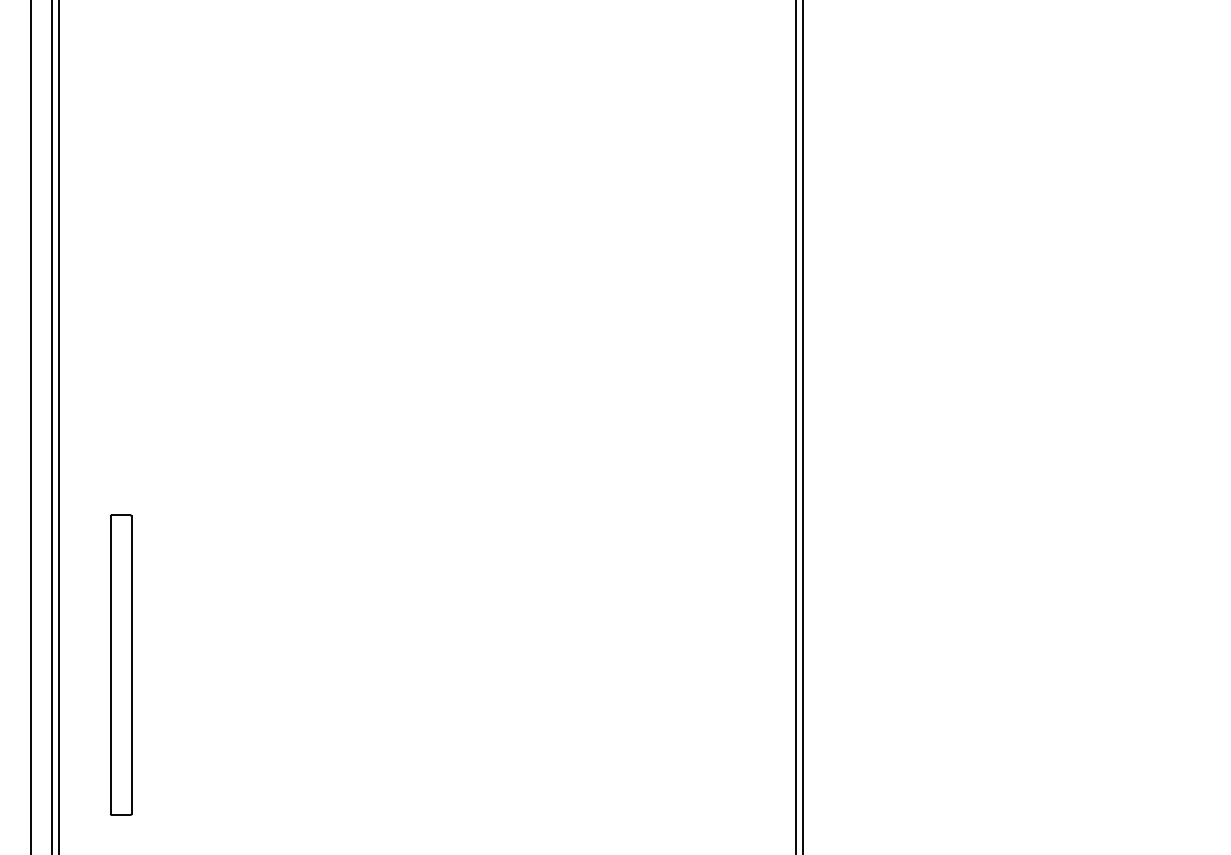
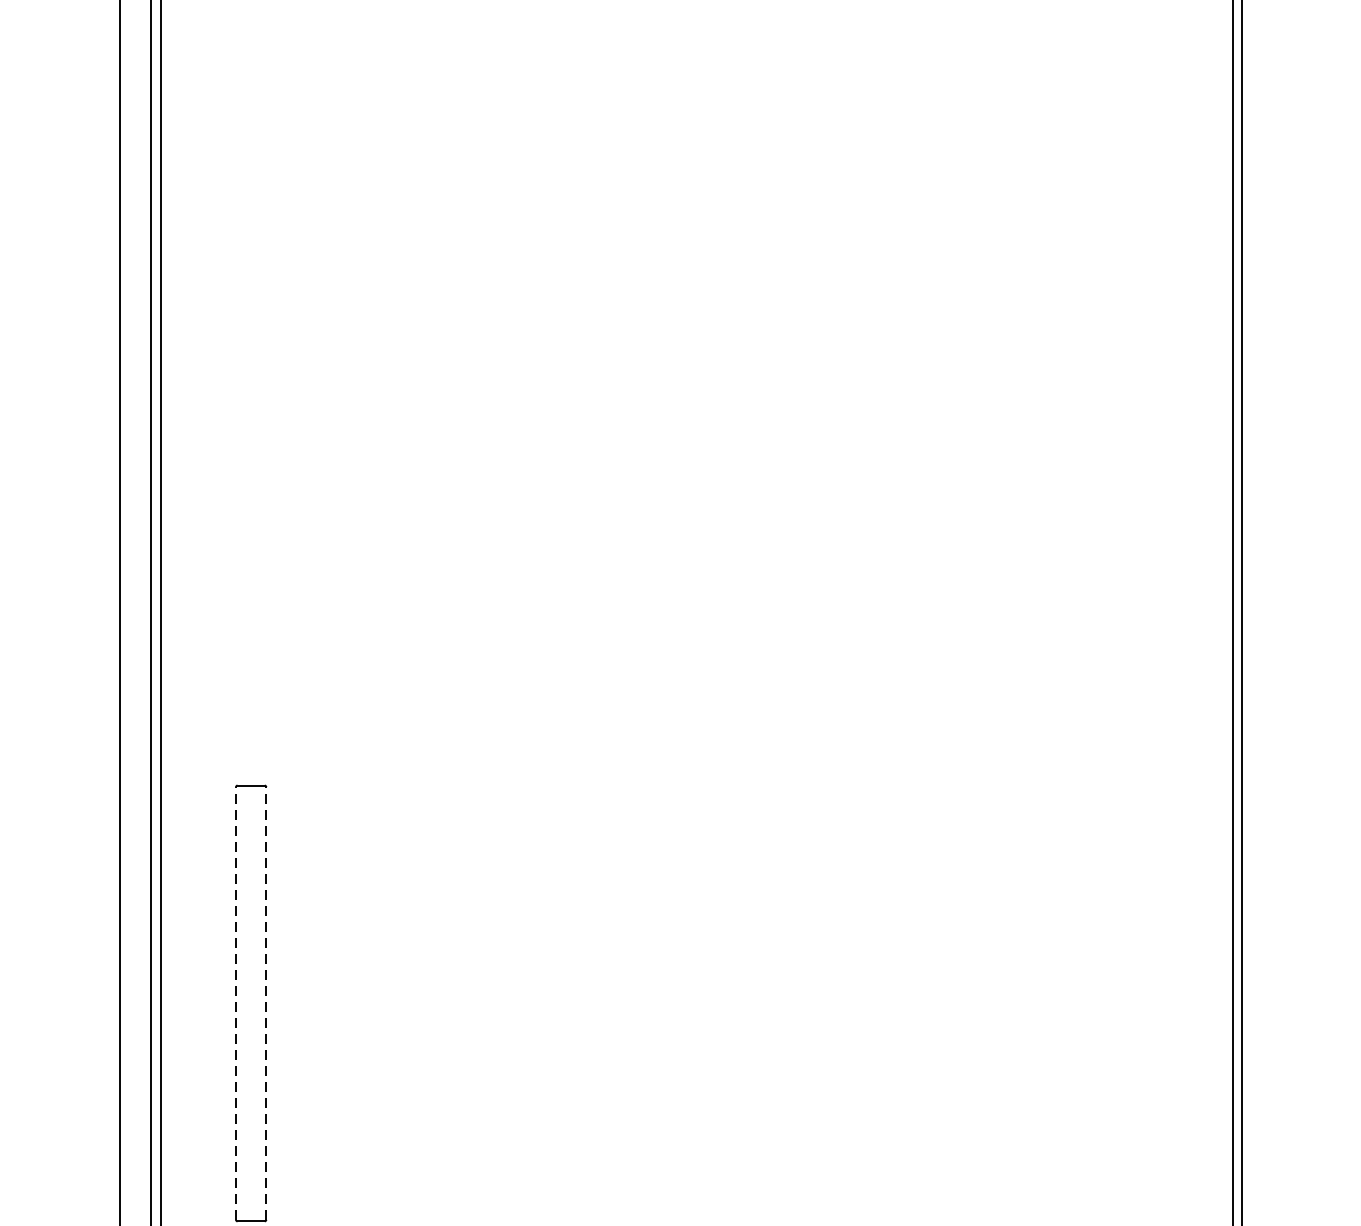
line: (110, 665) -> (235, 1003), solid -> dashed
line: (131, 665) -> (266, 1003), solid -> dashed

